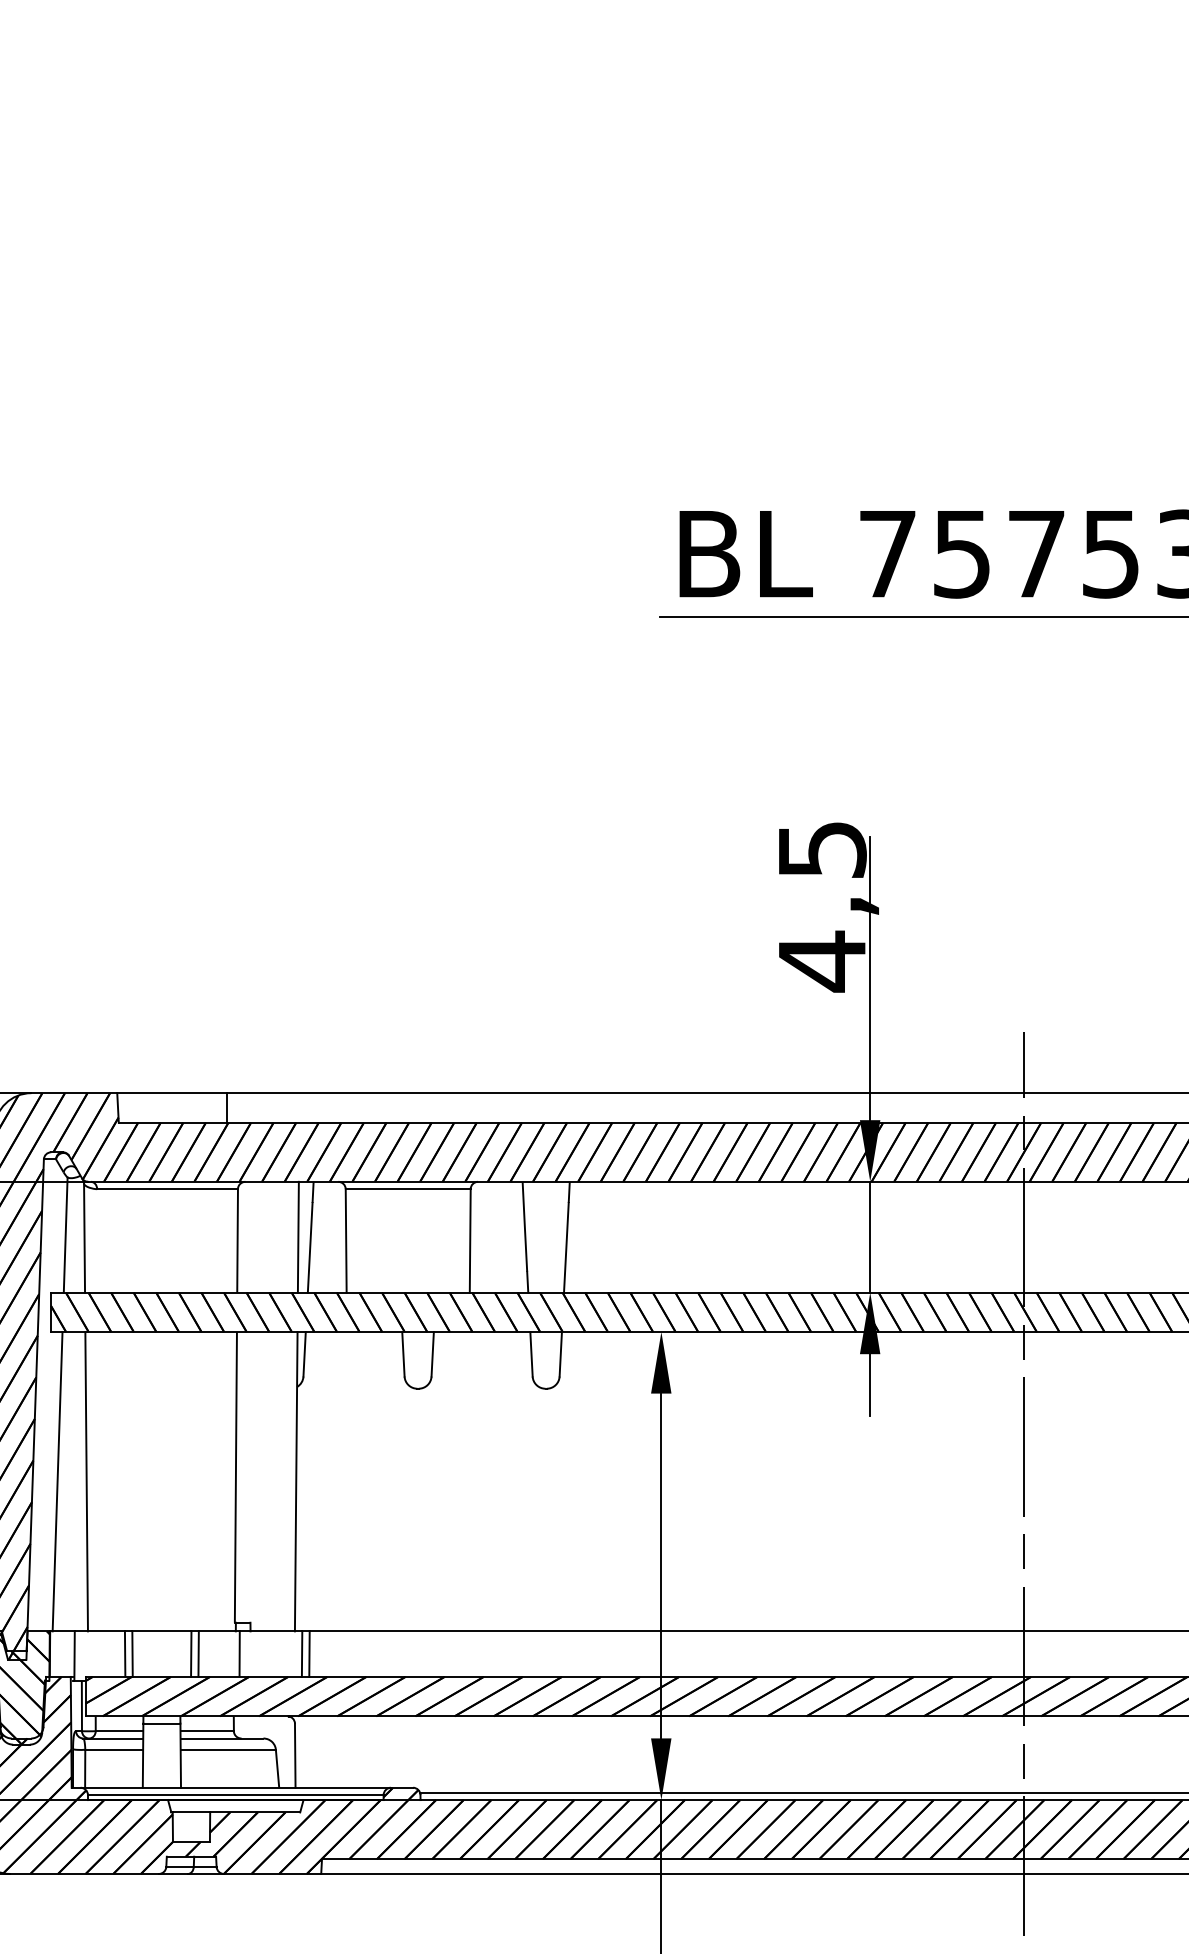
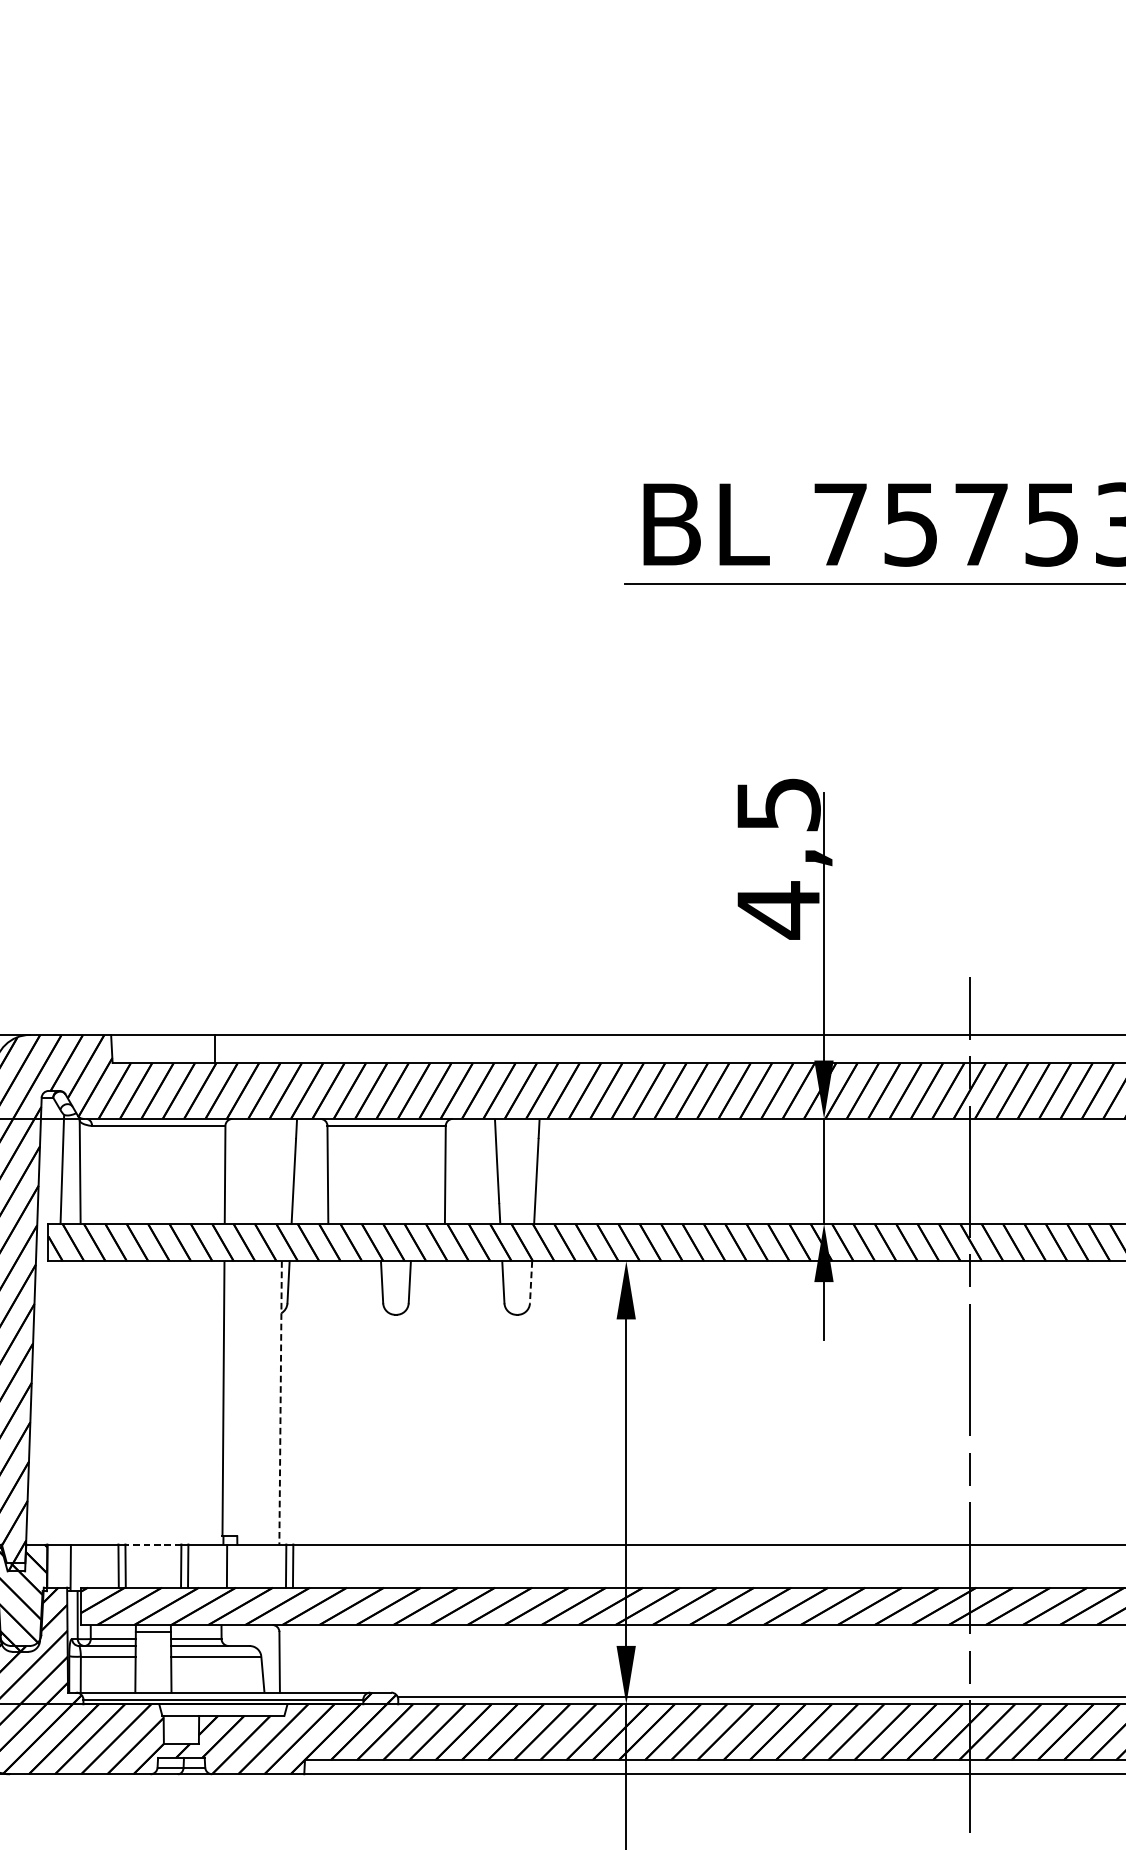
line: (297, 1236) -> (281, 1170), removed
line: (560, 1354) -> (530, 1282), solid -> dashed
line: (57, 1481) -> (54, 1402), removed
line: (86, 1481) -> (82, 1402), removed
line: (296, 1481) -> (280, 1402), solid -> dashed
line: (161, 1631) -> (153, 1544), solid -> dashed

